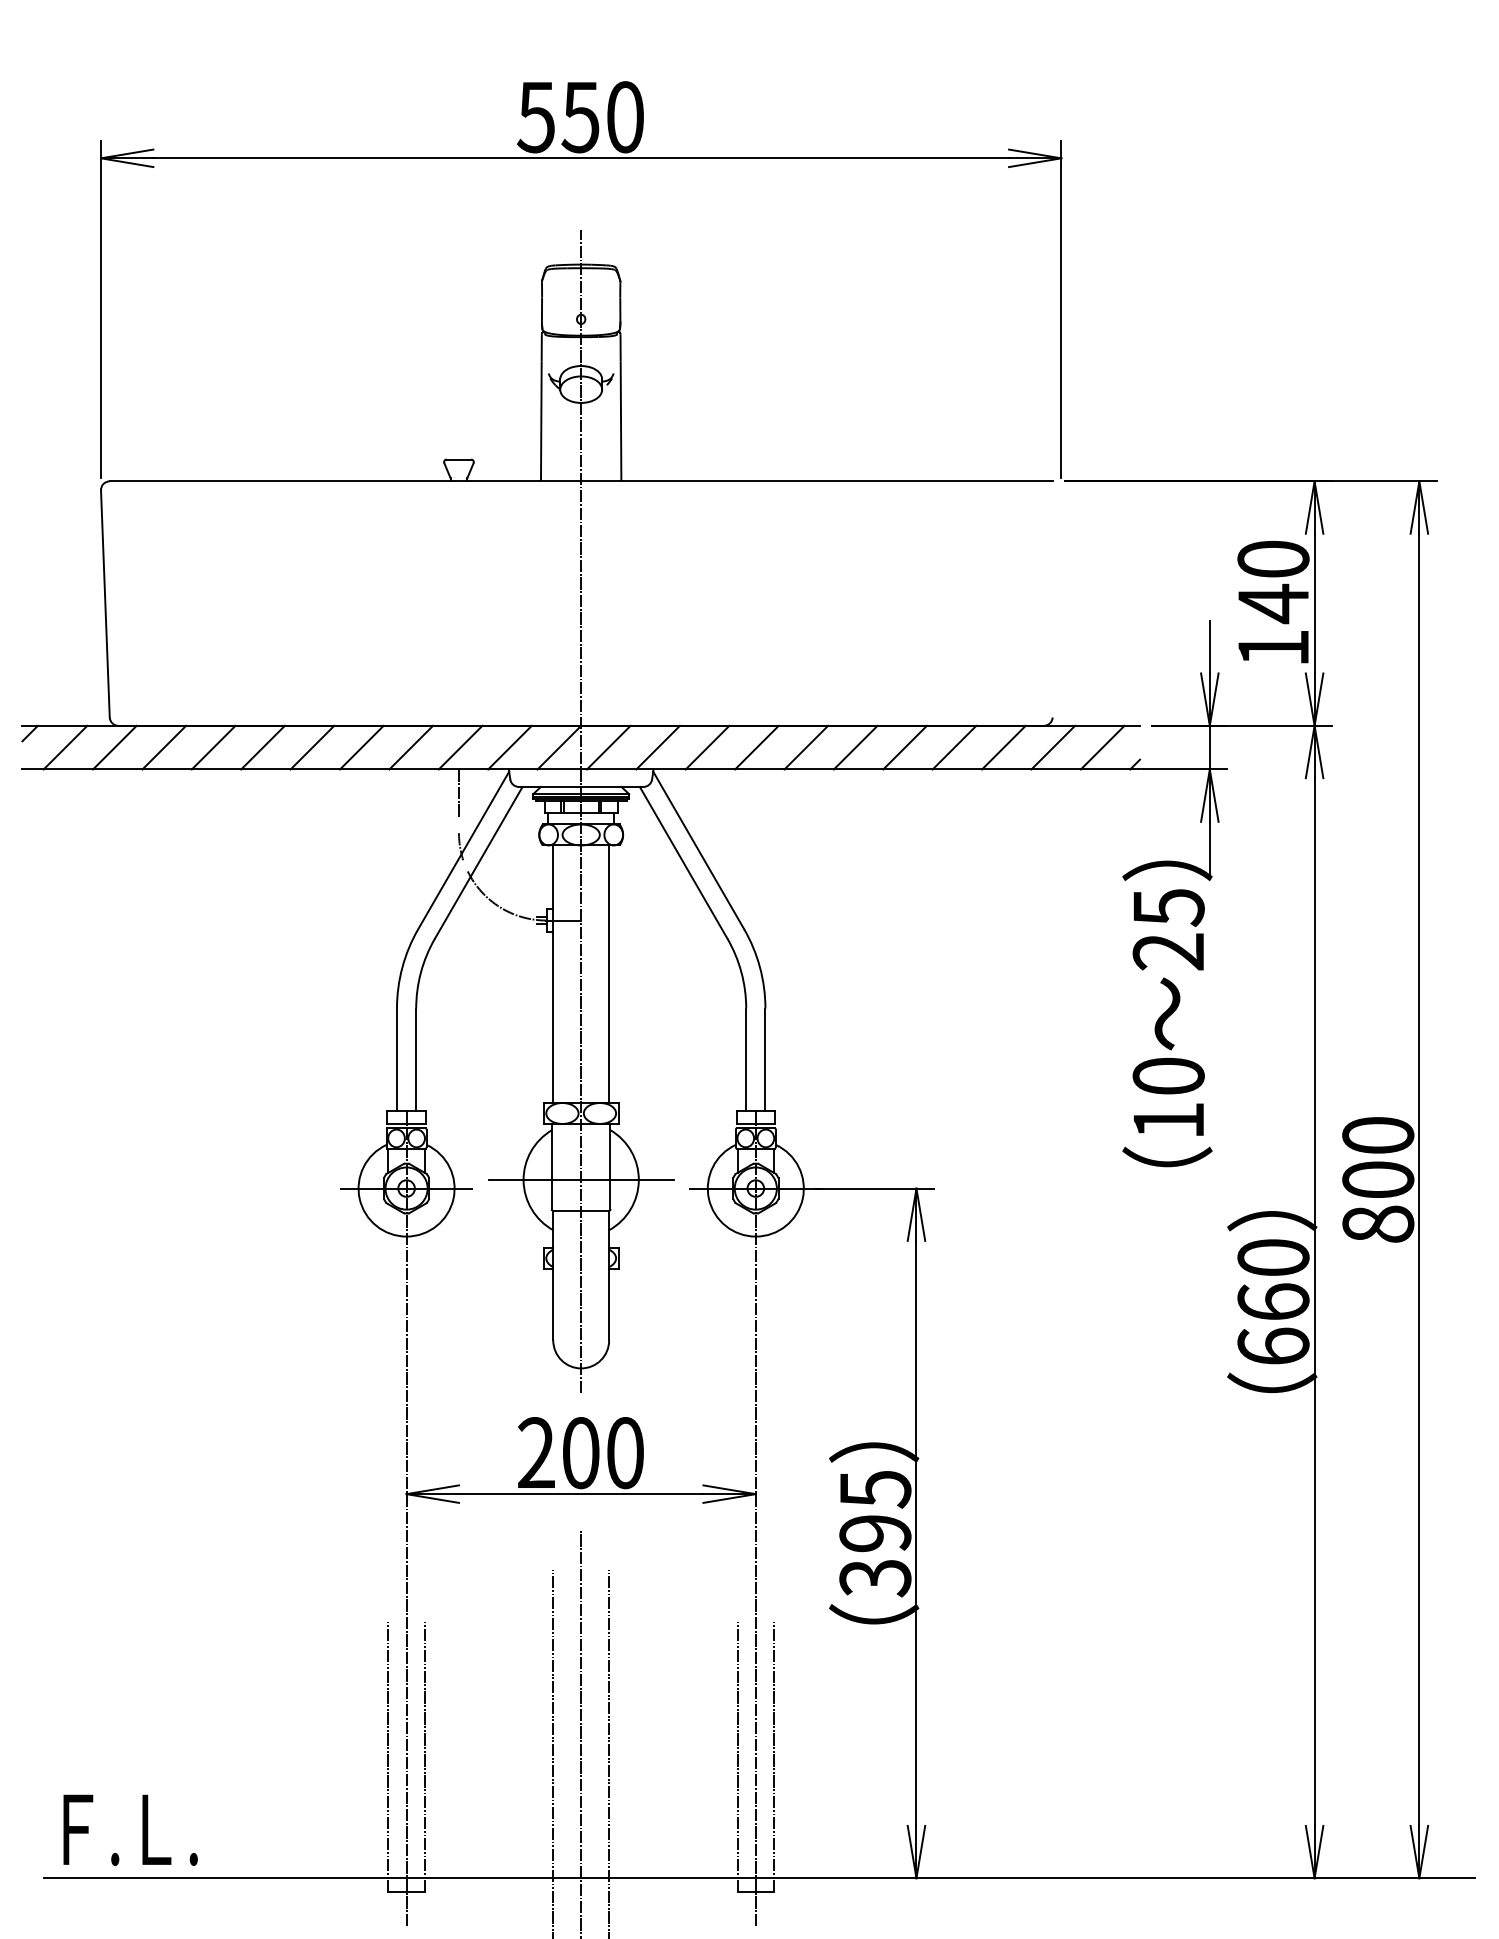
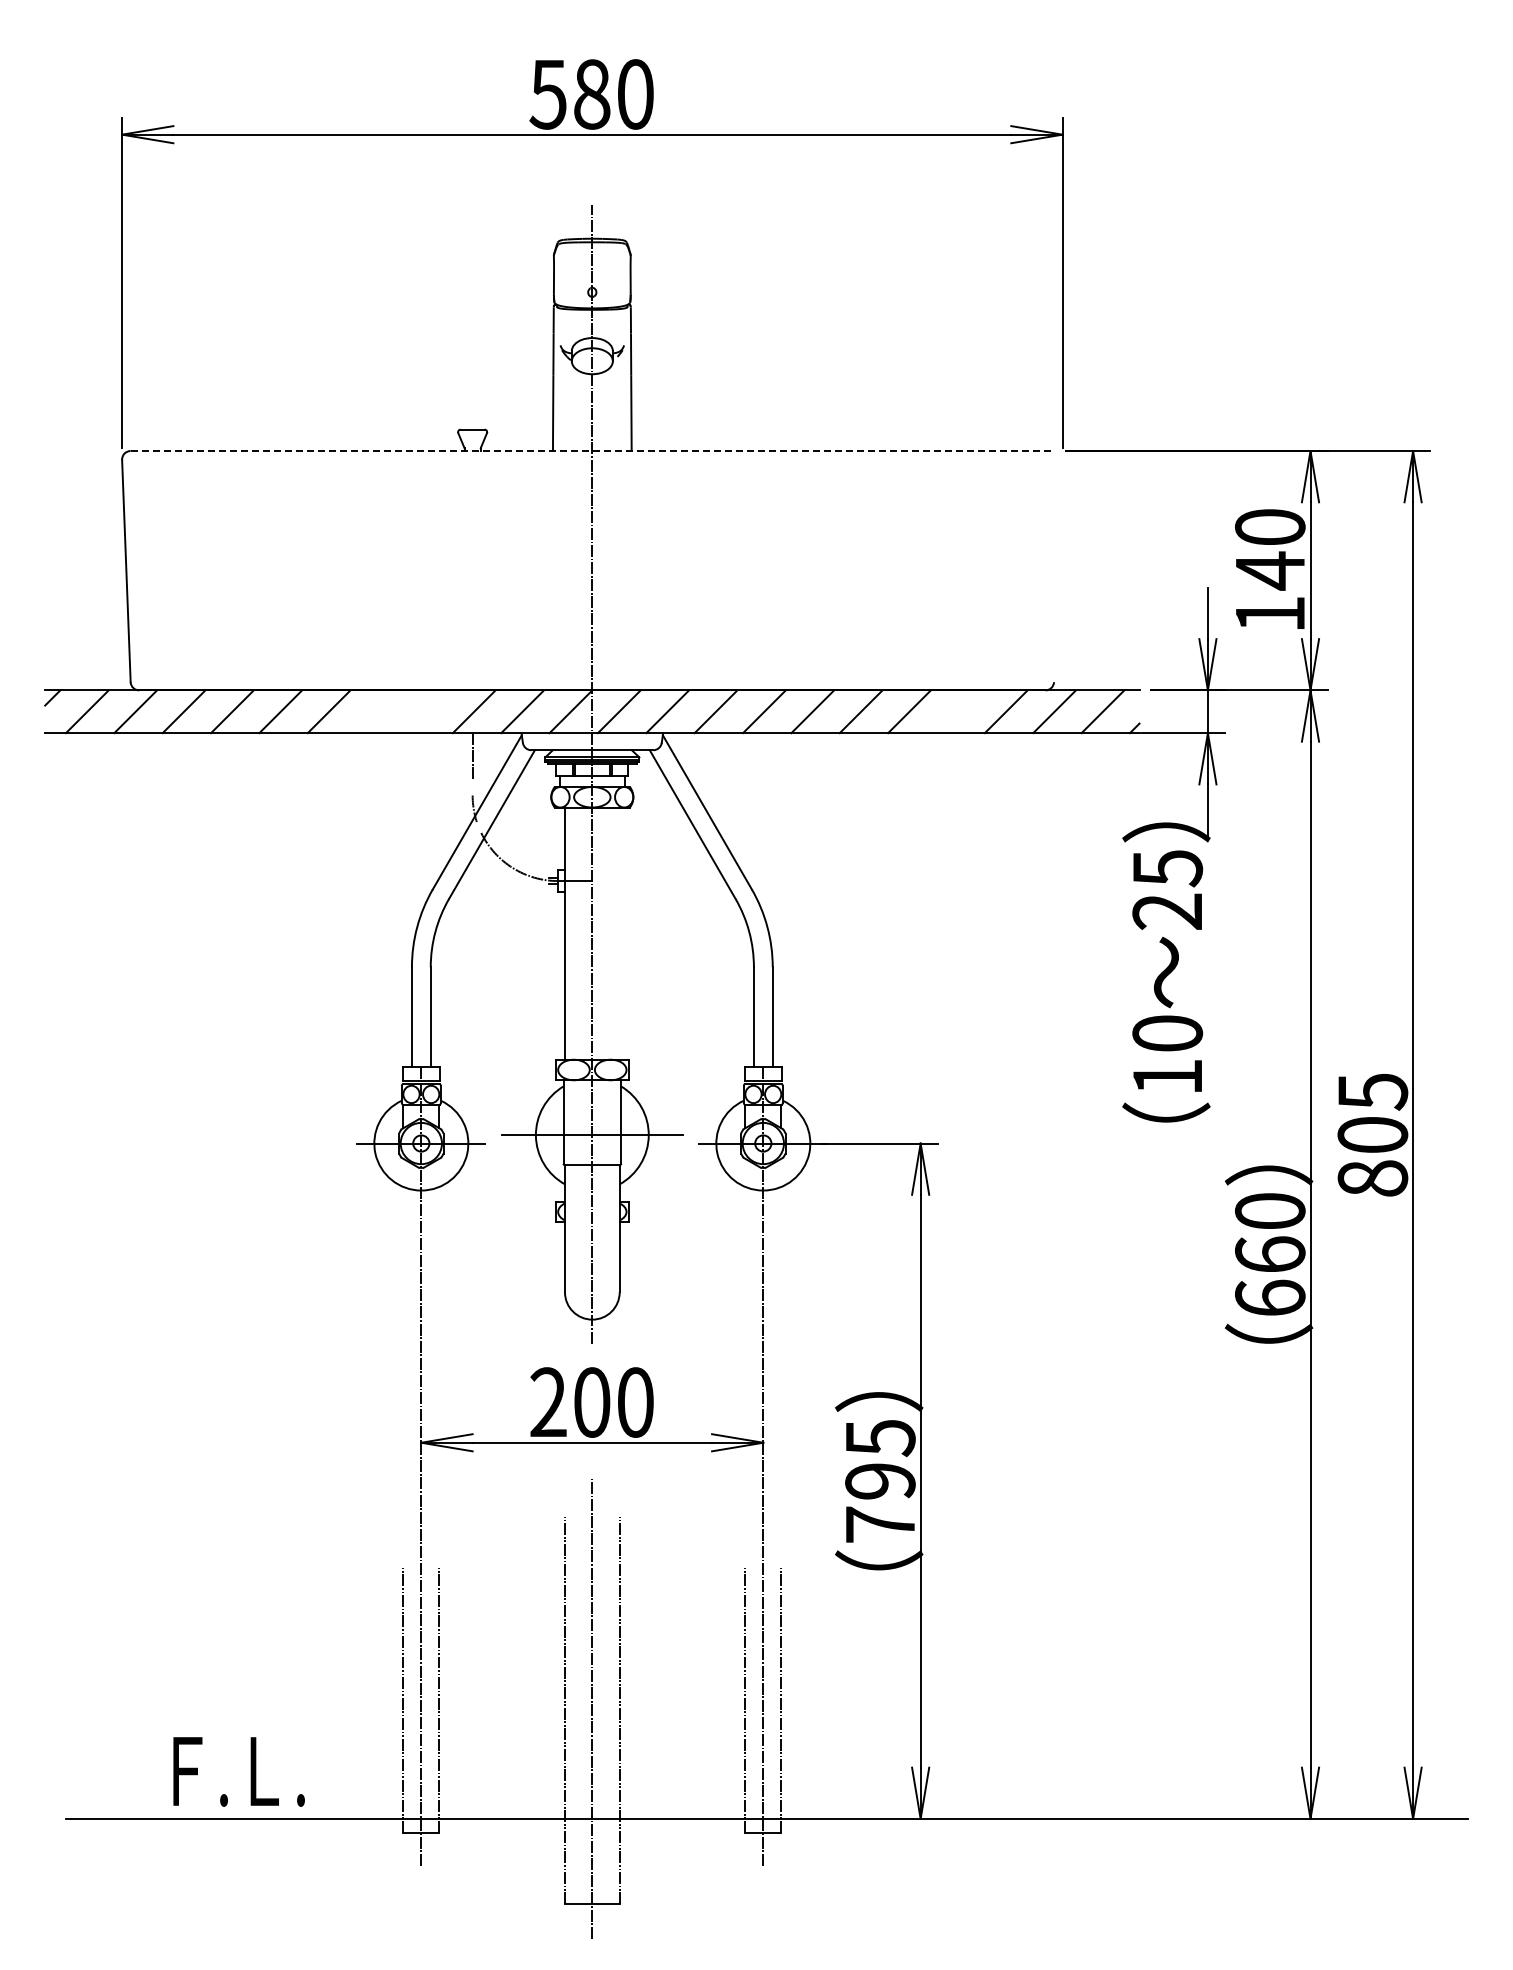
text: (580, 117) -> (591, 94), 550 -> 580
line: (581, 481) -> (592, 451), solid -> dashed
line: (361, 747) -> (377, 711), removed
line: (410, 747) -> (425, 711), removed
line: (954, 747) -> (957, 711), removed
line: (608, 974) -> (619, 933), removed
text: (1377, 1135) -> (1372, 1091), 800 -> 805
text: (875, 1577) -> (880, 1524), 395 -> 795
text: (129, 1829) -> (238, 1771), moved

